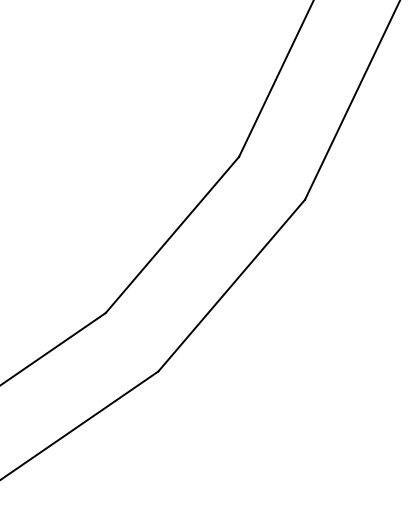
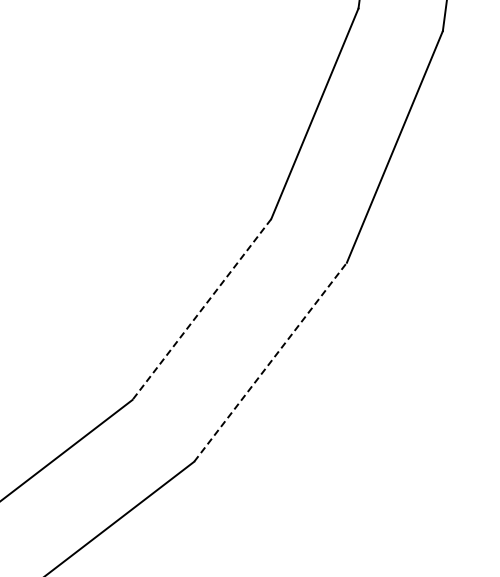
line: (172, 234) -> (201, 309), solid -> dashed
line: (231, 284) -> (270, 361), solid -> dashed

